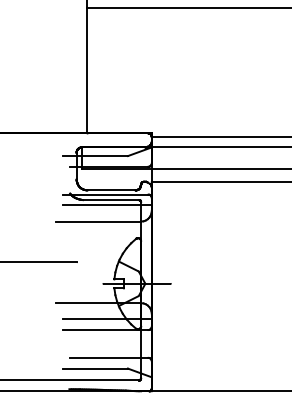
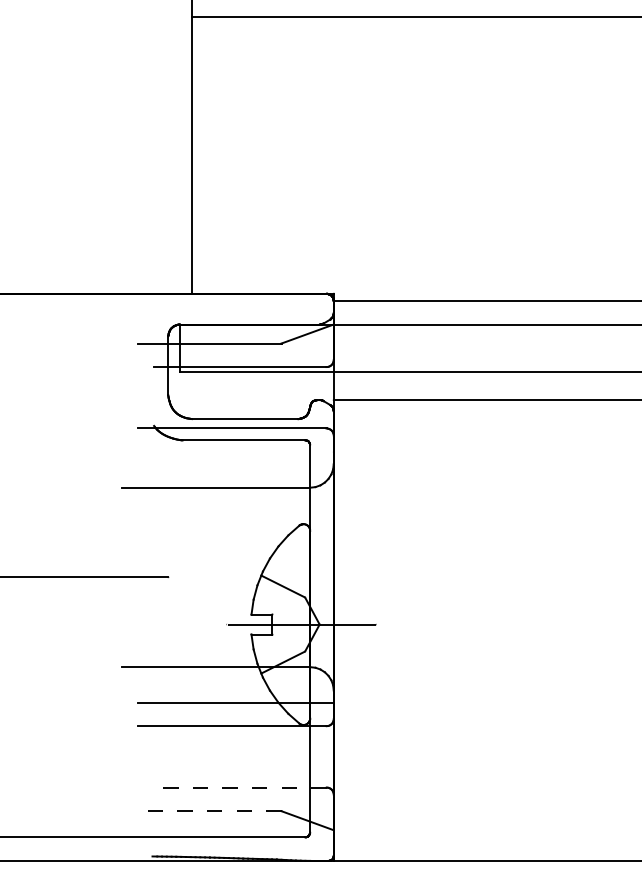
line: (106, 205) -> (234, 452), removed
line: (108, 357) -> (238, 786), solid -> dashed
line: (95, 368) -> (209, 810), solid -> dashed

